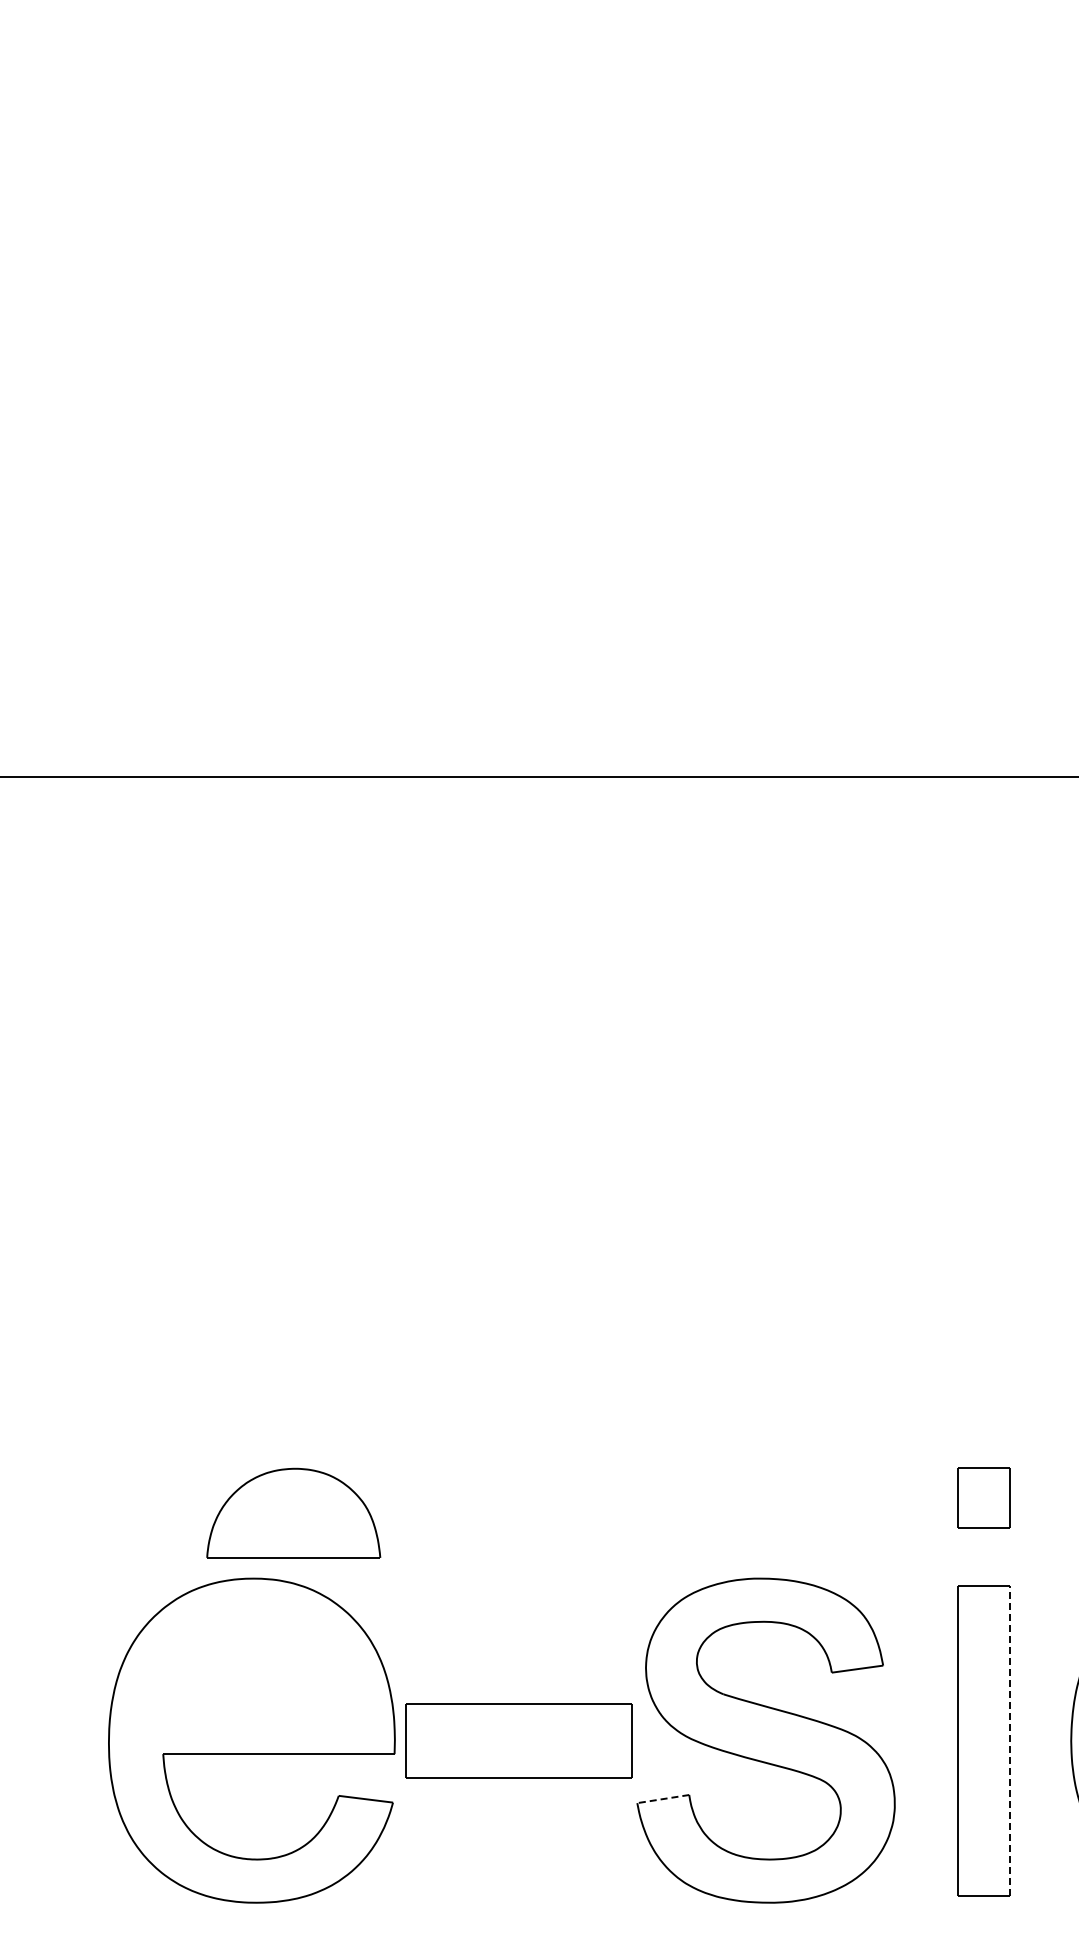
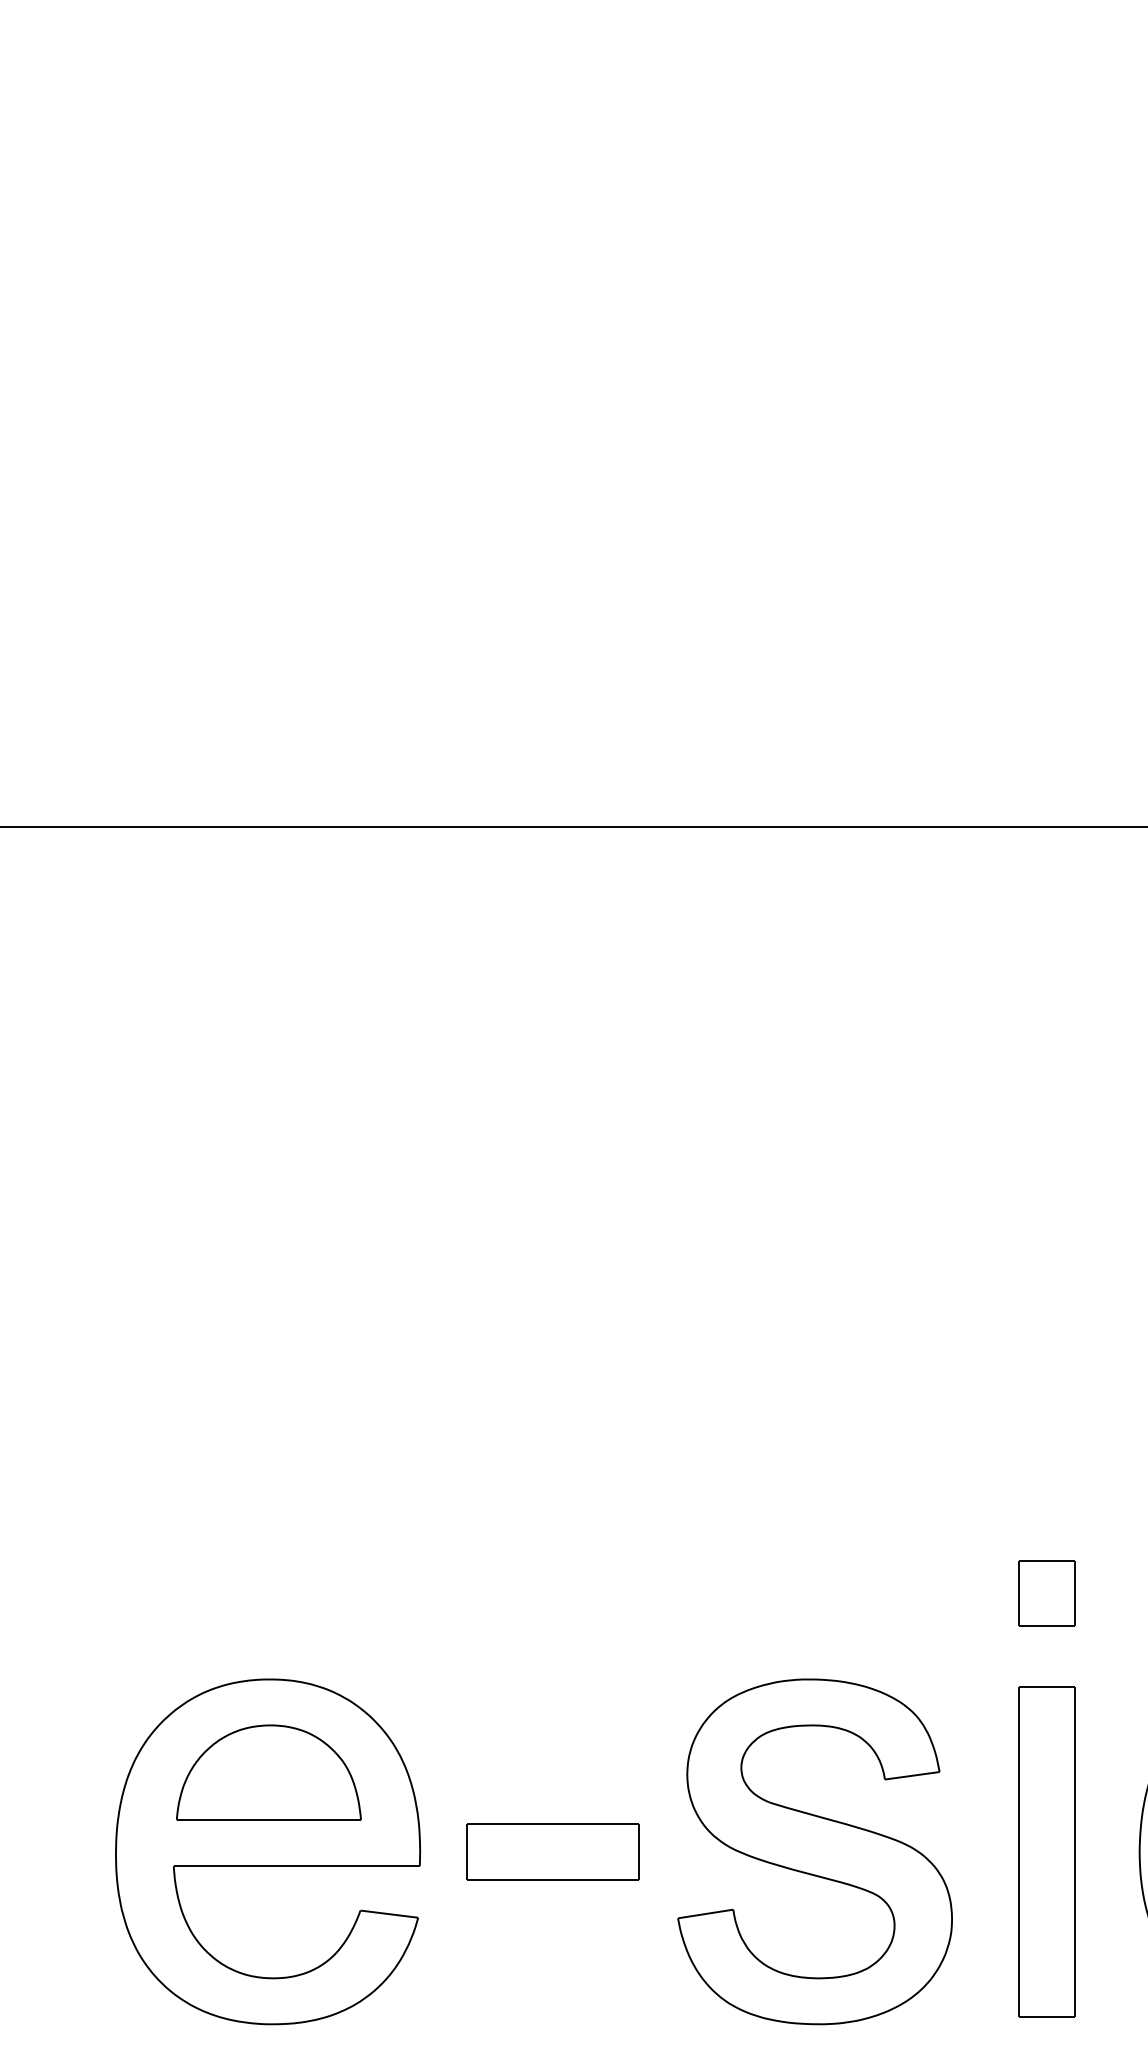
part: (293, 1512) -> (268, 1771), moved
part: (519, 1740) -> (552, 1851), size x0.71
line: (1010, 1740) -> (1075, 1851), dashed -> solid
line: (662, 1799) -> (704, 1914), dashed -> solid

